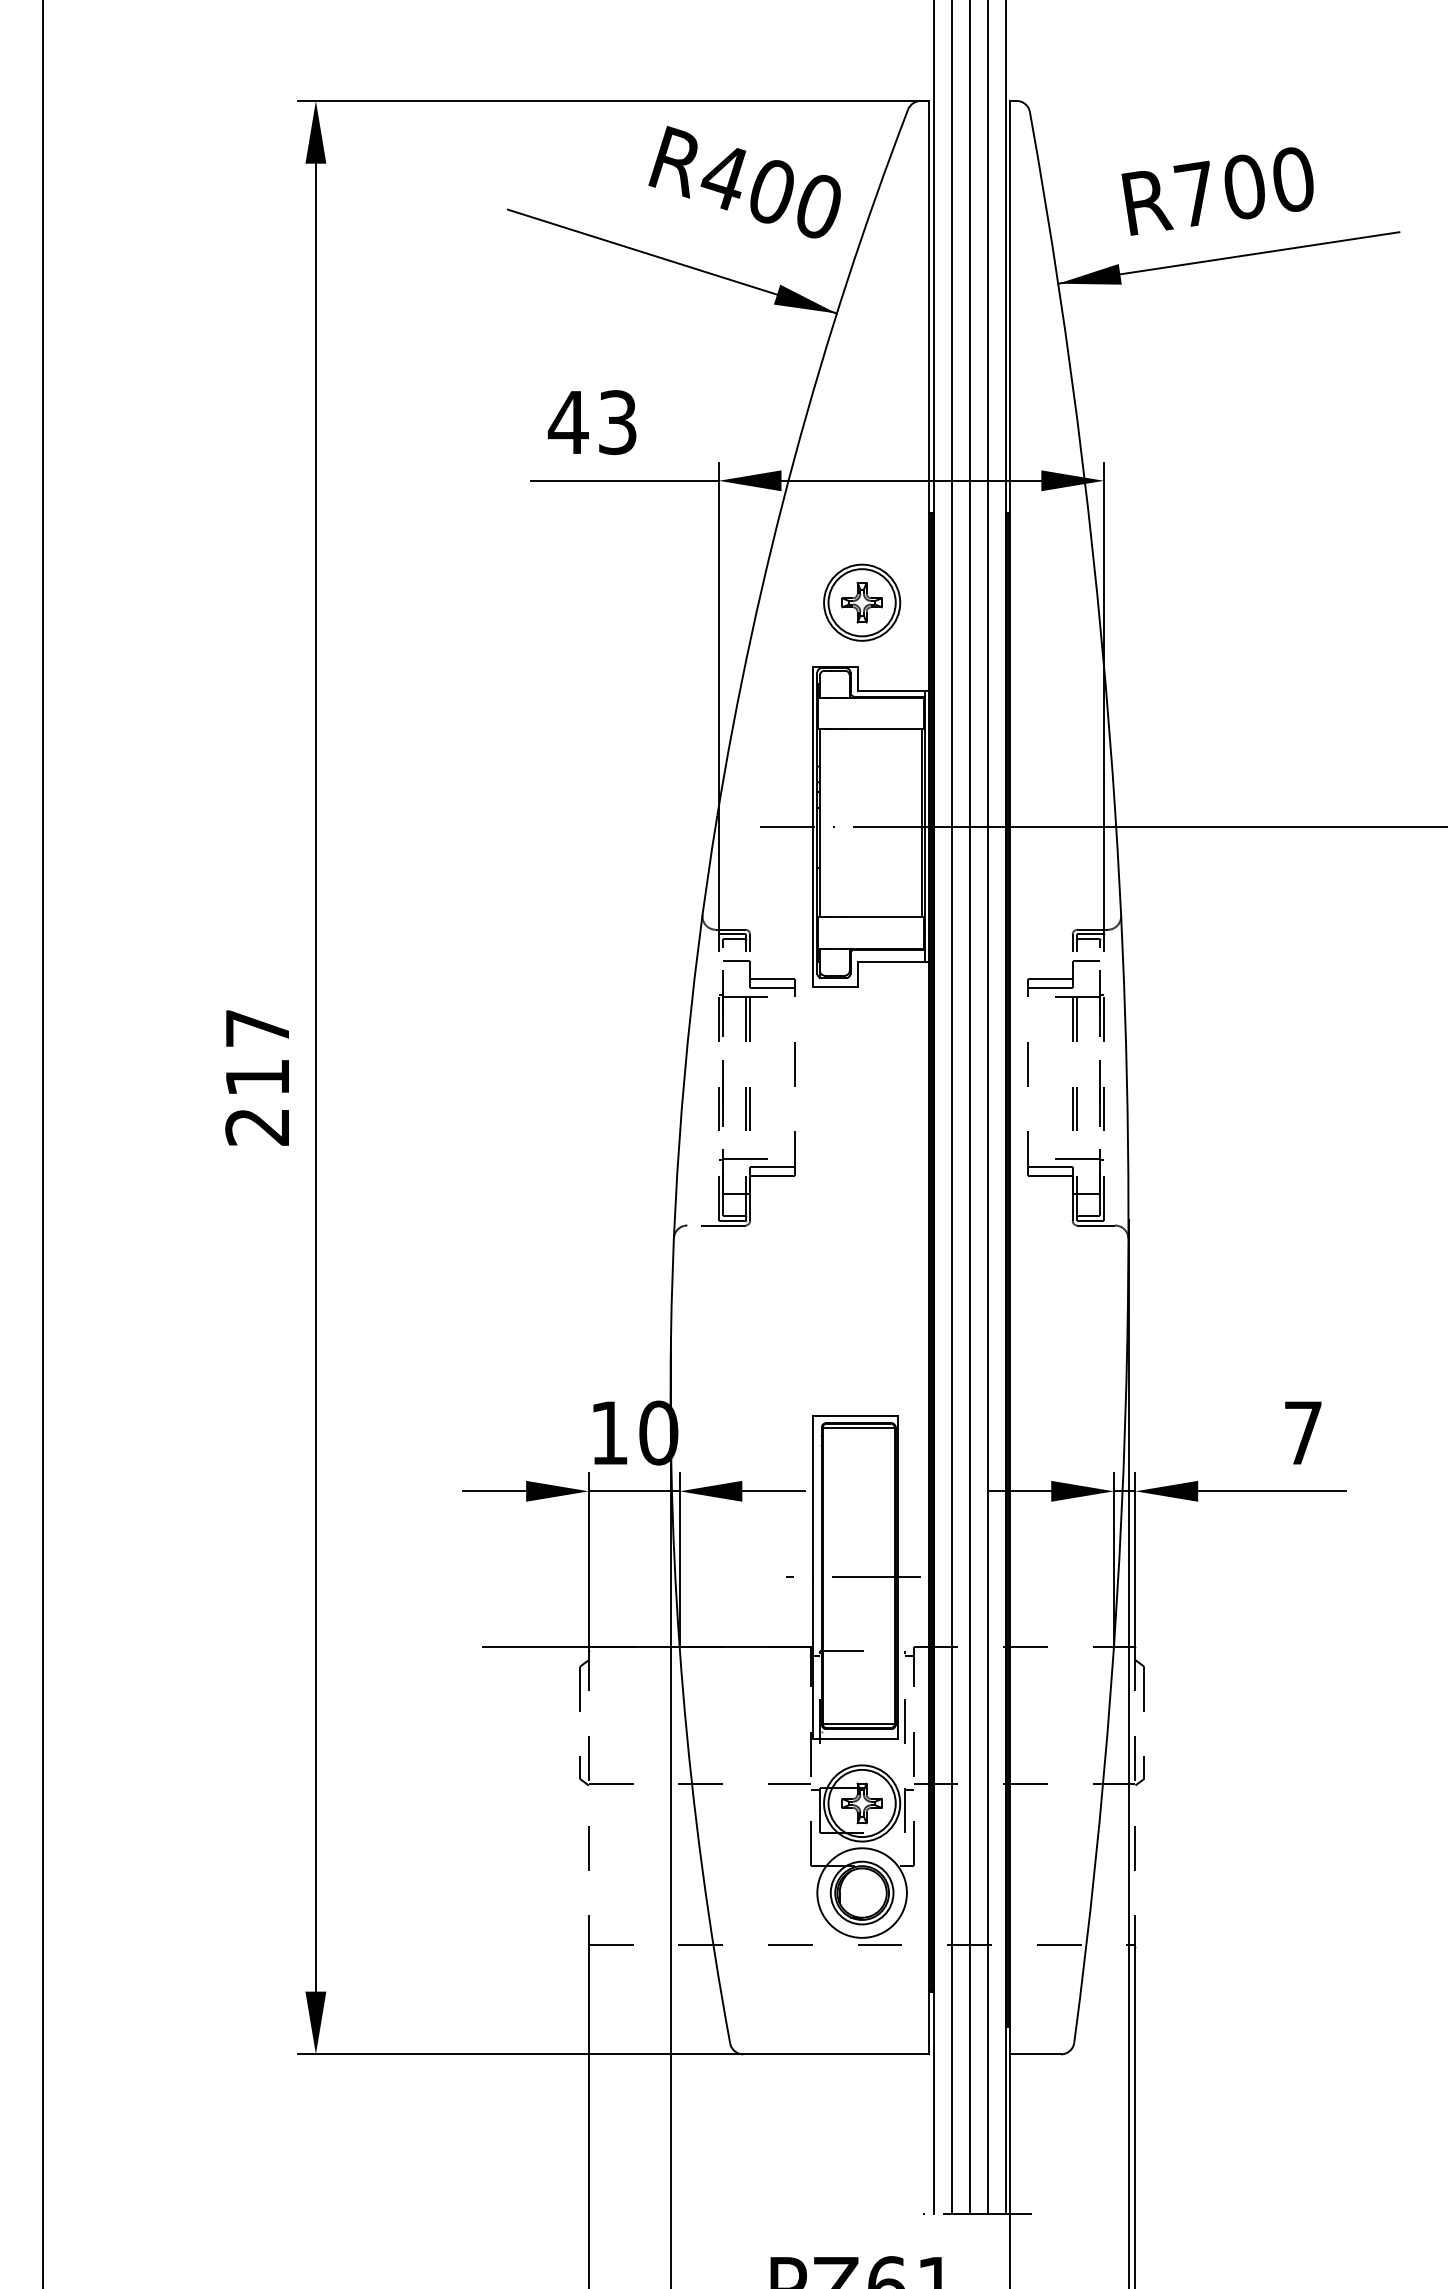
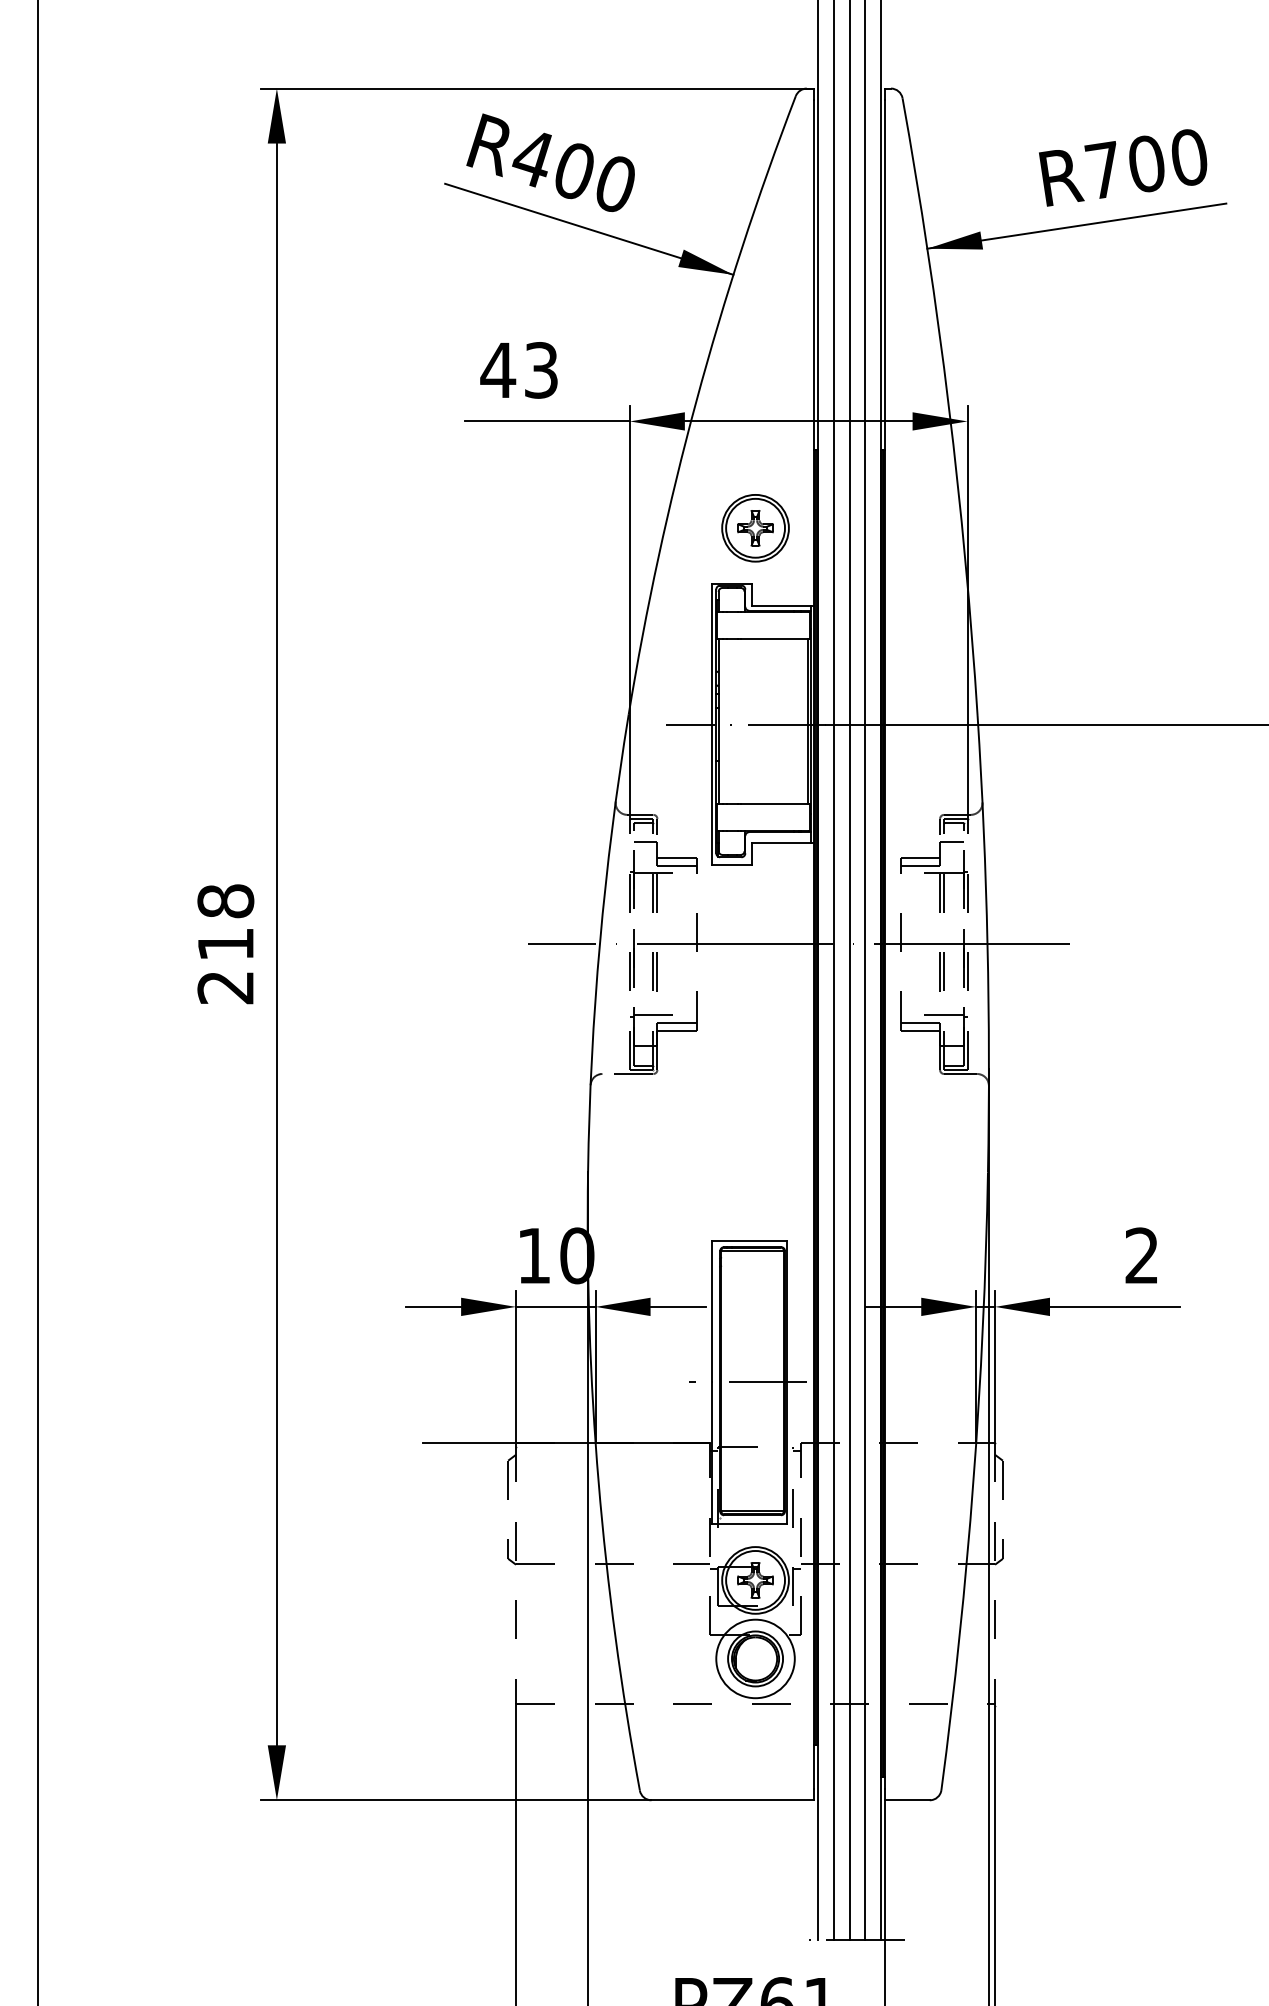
text: (744, 181) -> (550, 162), moved
text: (1218, 191) -> (1123, 167), moved
text: (257, 1028) -> (225, 901), 217 -> 218
line: (911, 1077) -> (798, 944), added
text: (1302, 1432) -> (1141, 1255), 7 -> 2

